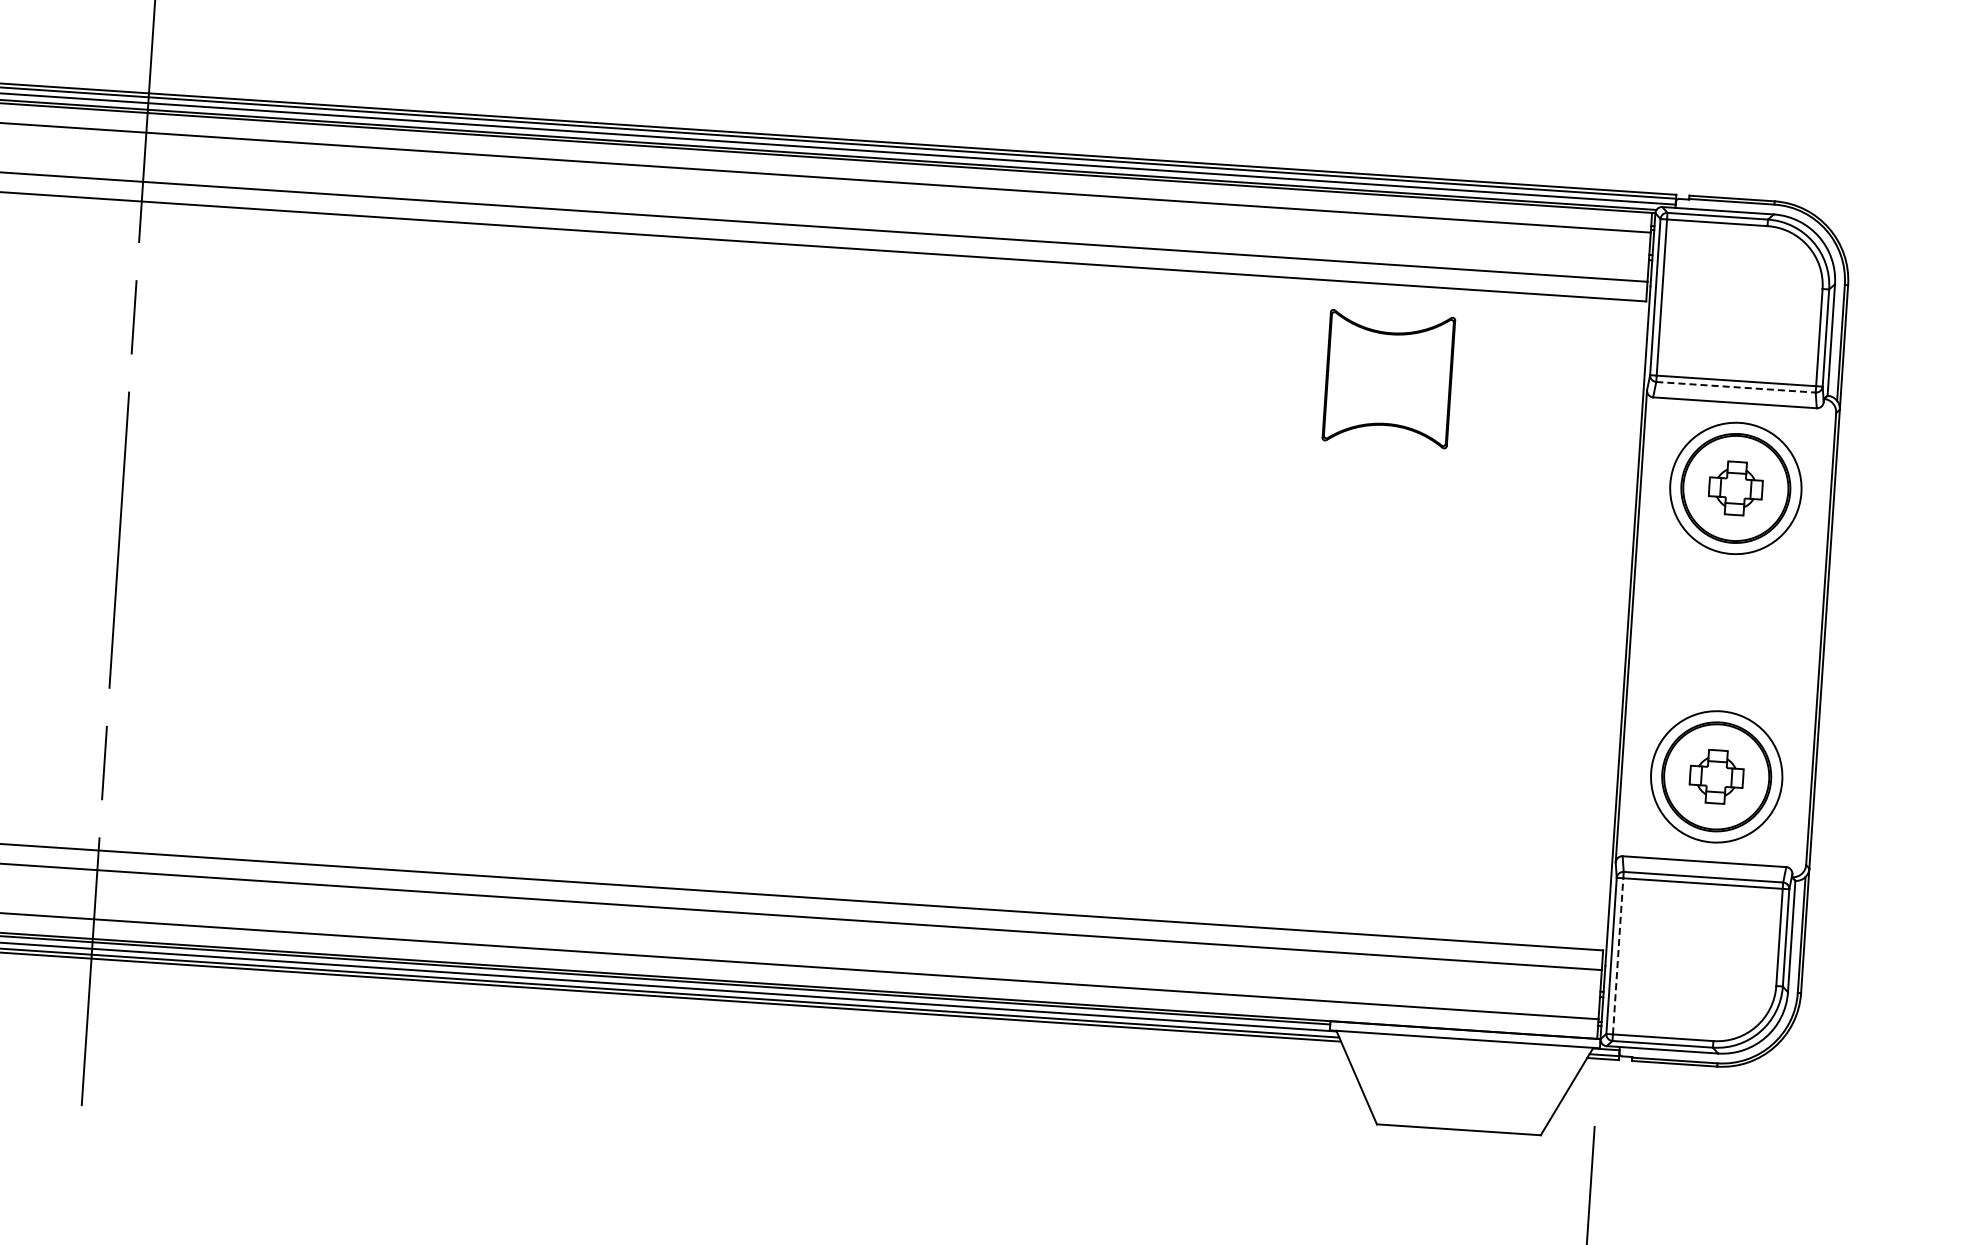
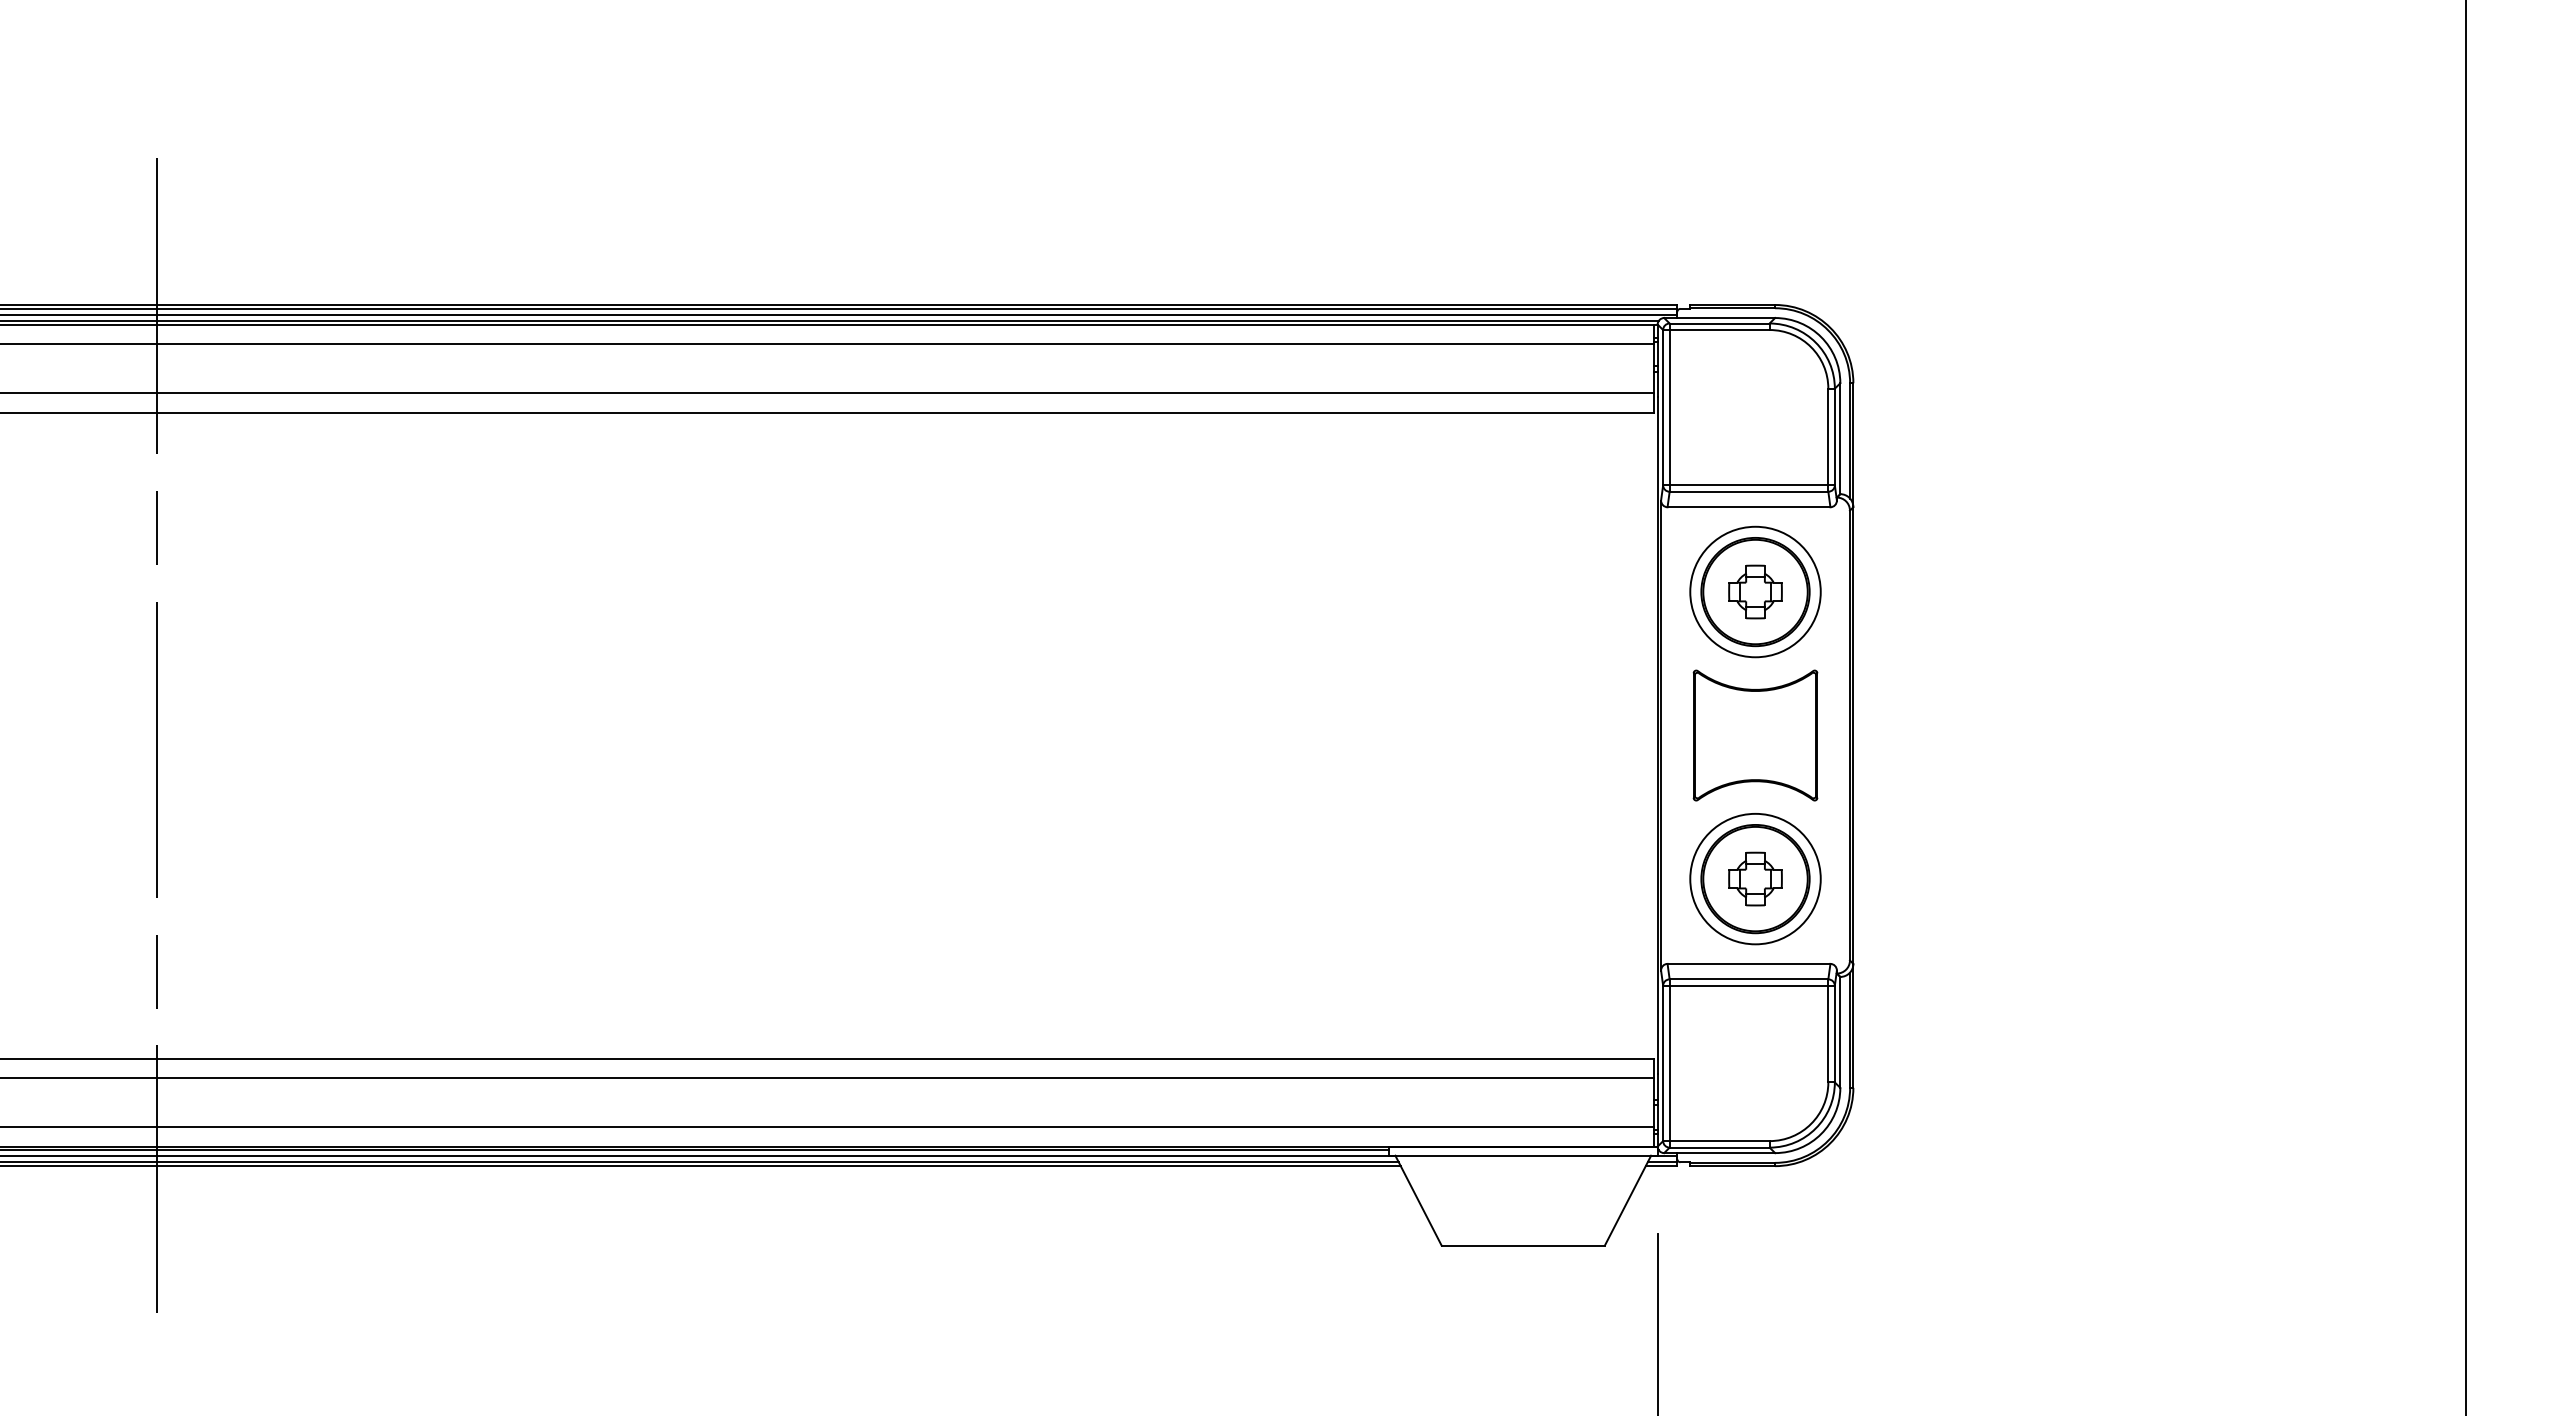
part: (1388, 379) -> (1755, 735), moved
line: (1736, 387) -> (1749, 491), dashed -> solid
line: (1617, 956) -> (1669, 1063), dashed -> solid

